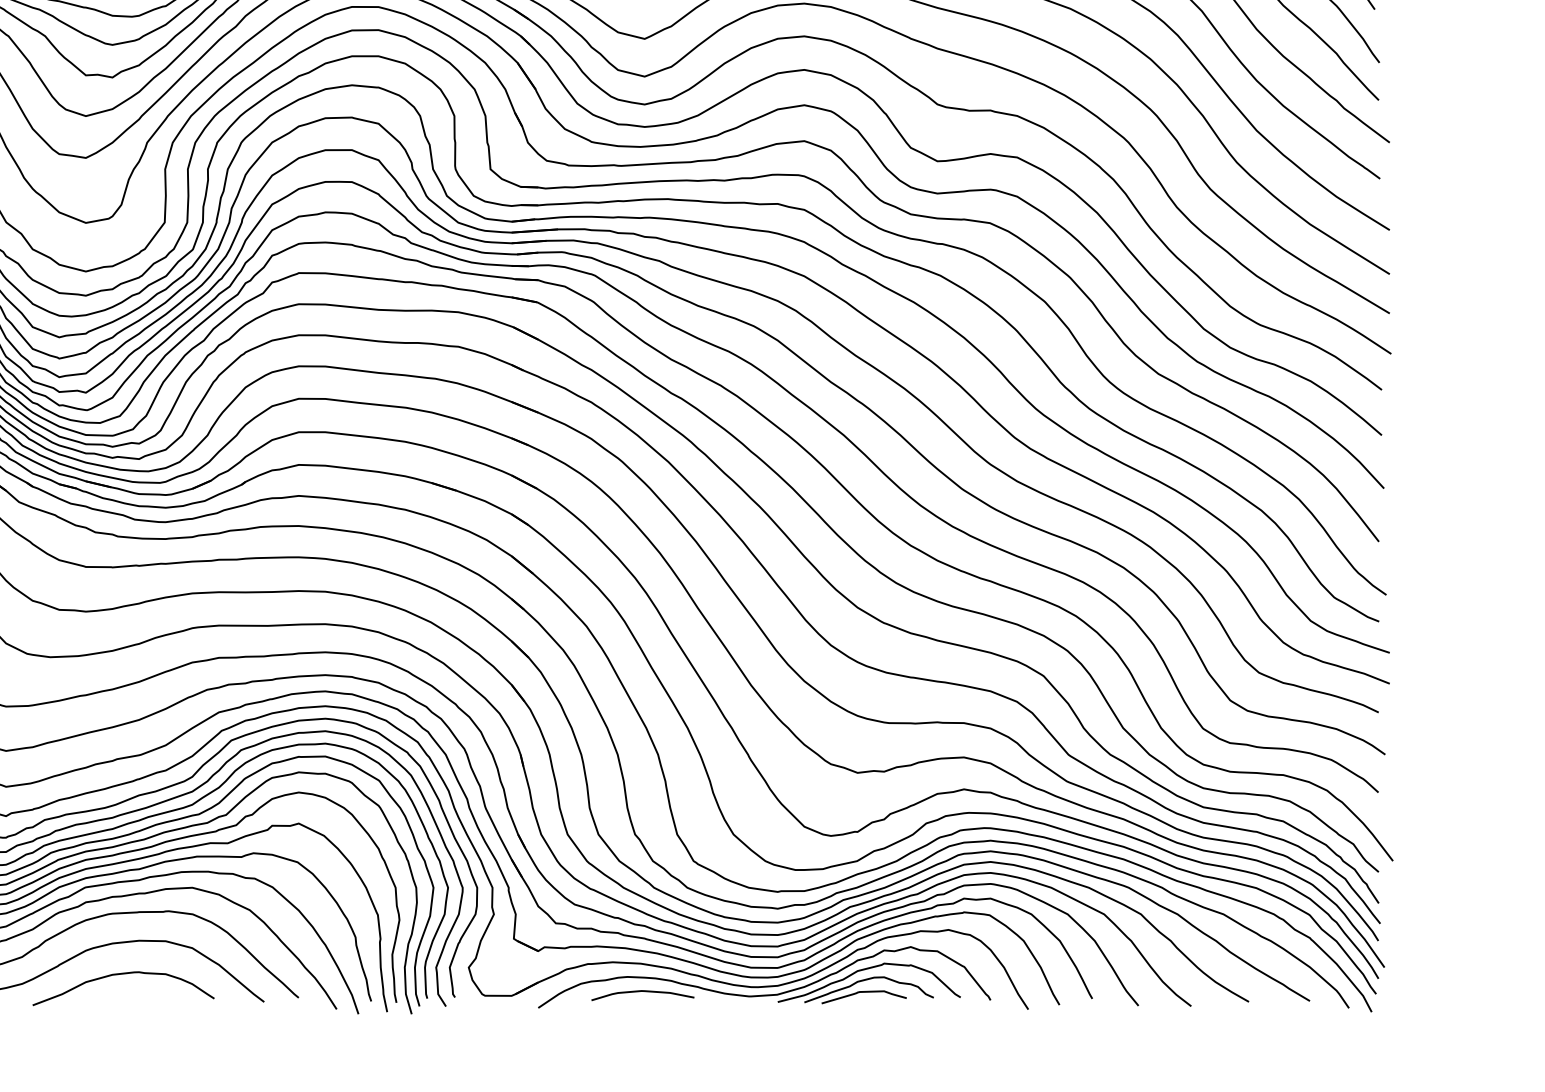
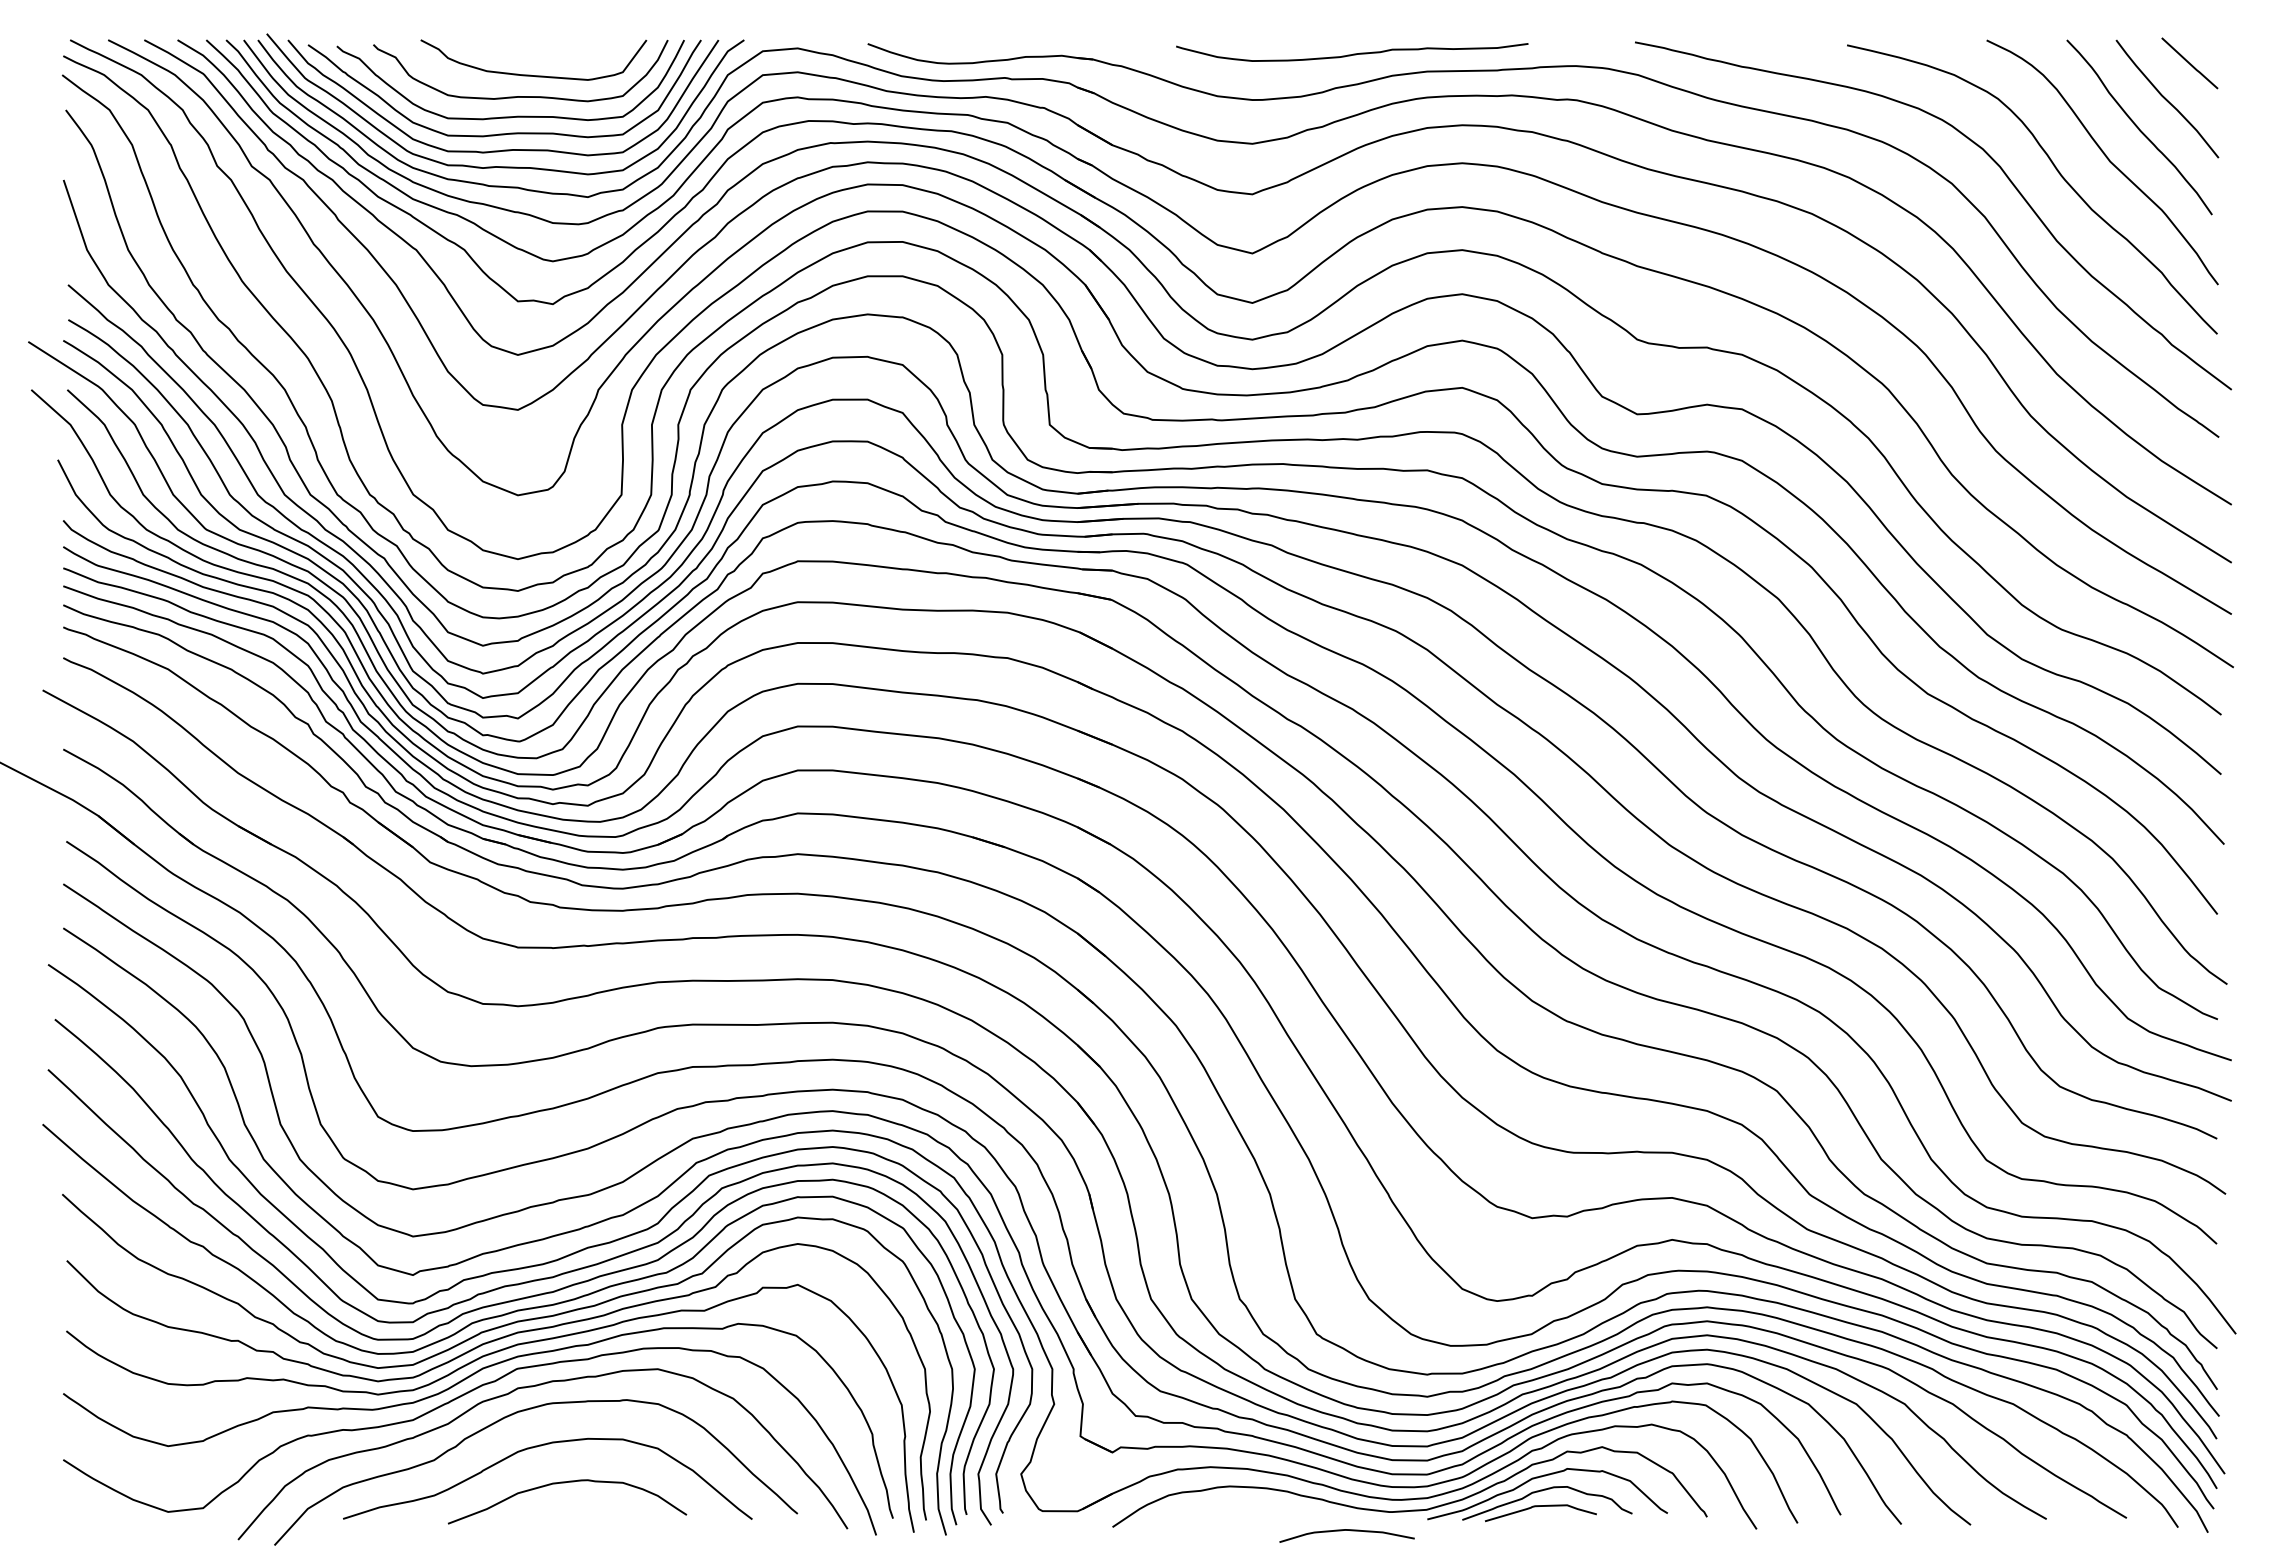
curve: (642, 991) -> (1346, 1530), moved

